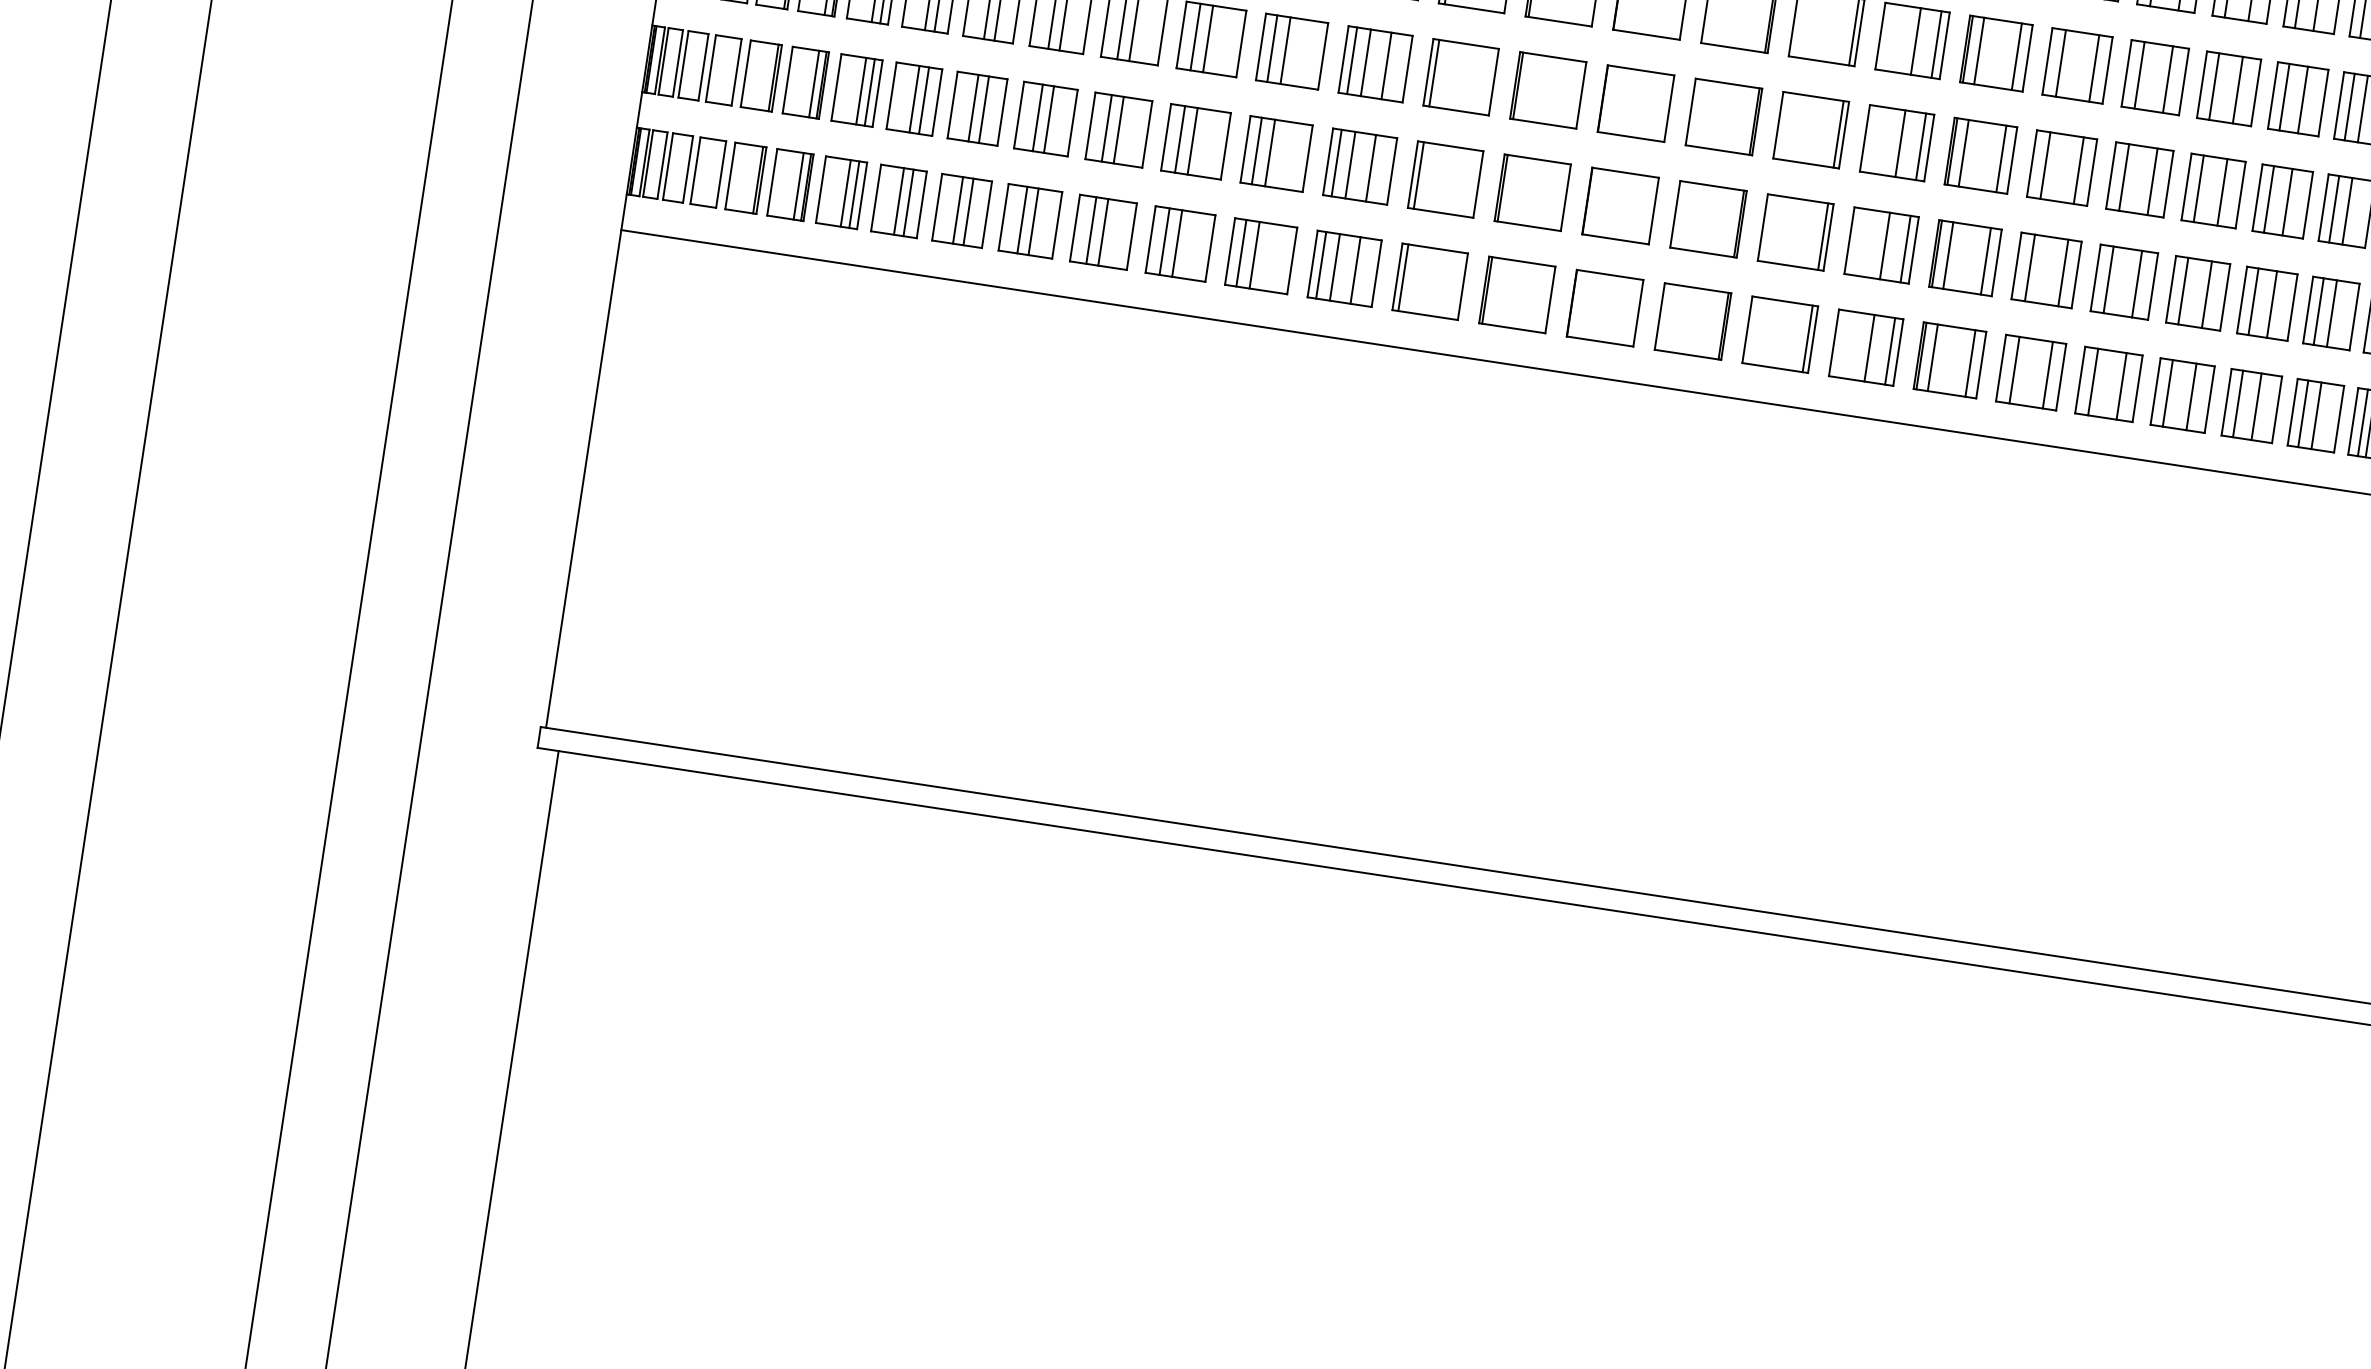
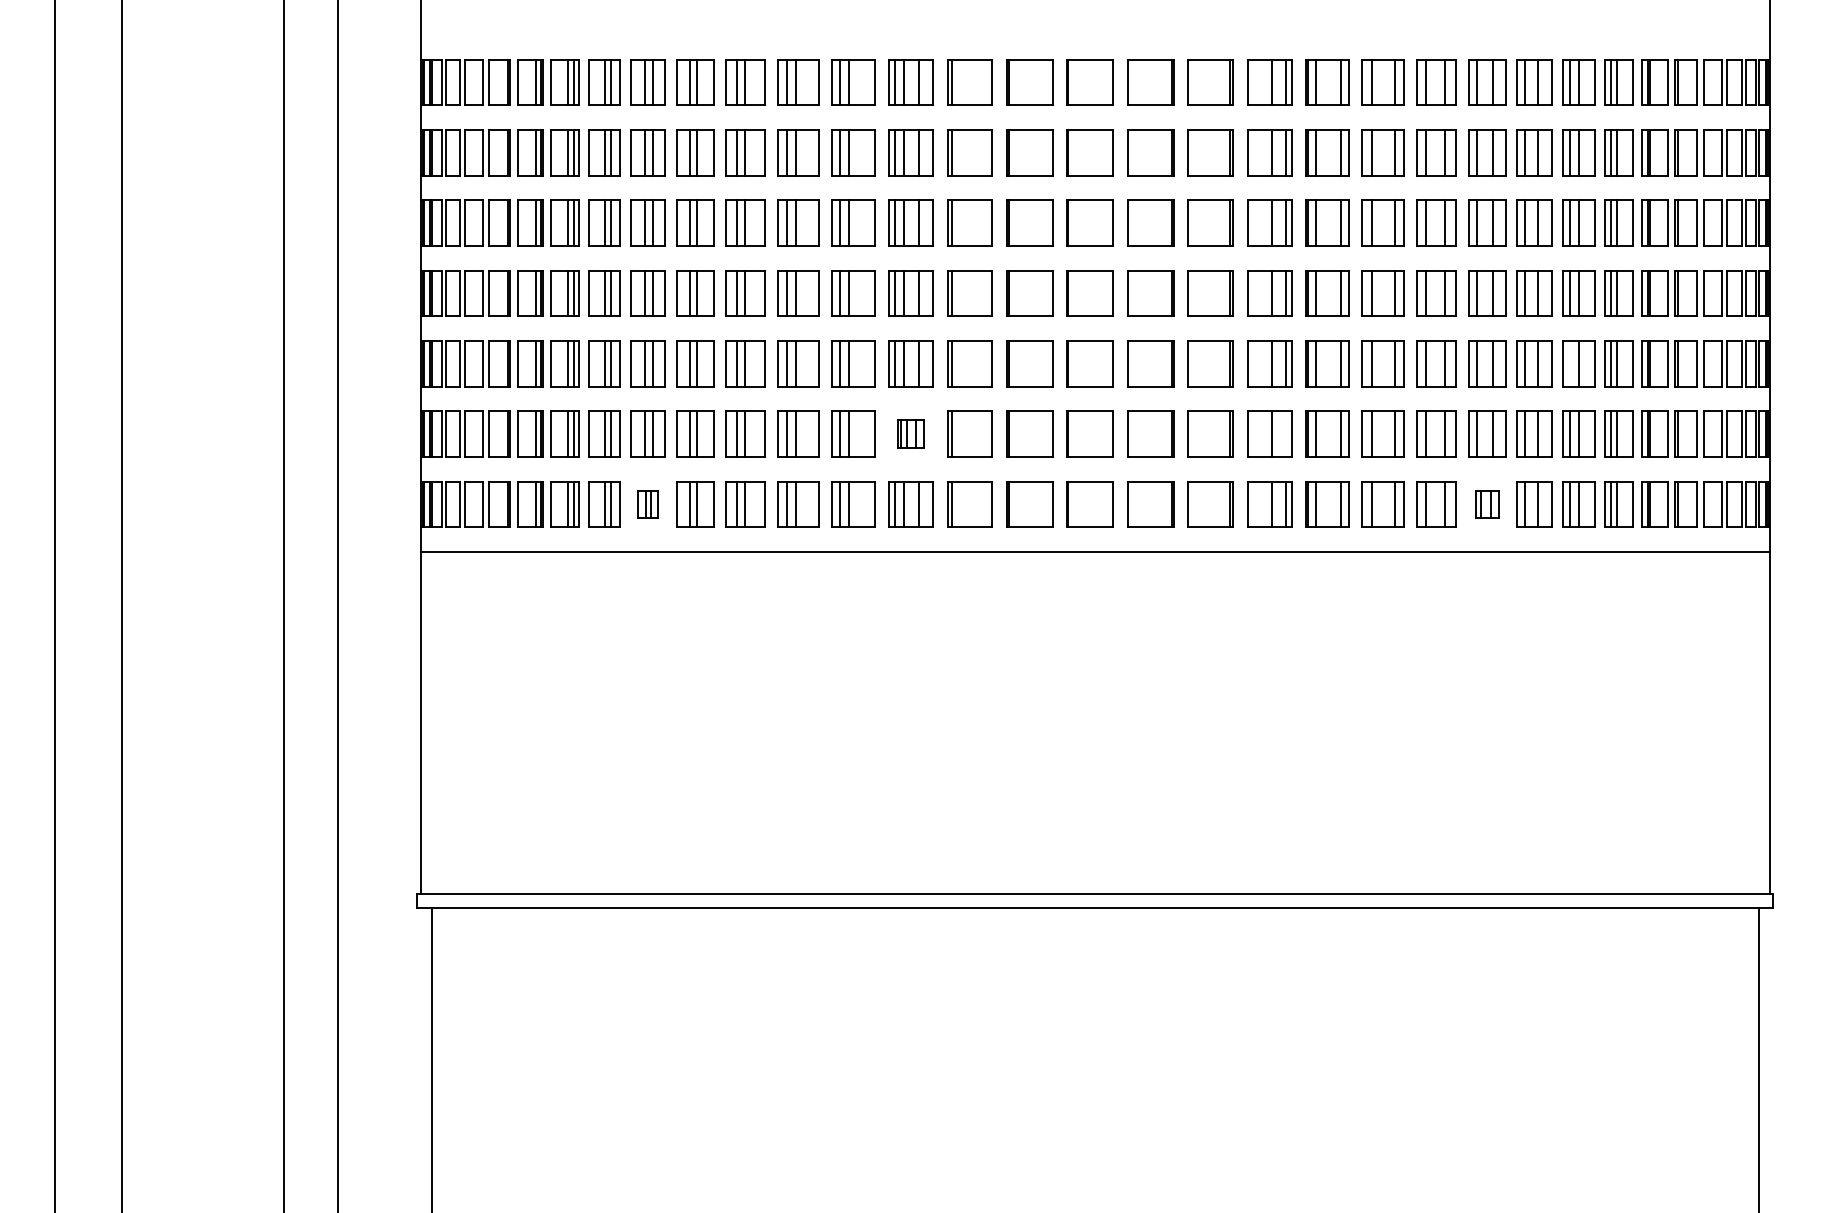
part: (1359, 165) -> (910, 433), size x0.6
line: (2334, 208) -> (1570, 363), removed
part: (961, 210) -> (647, 504), size x0.6
line: (1906, 249) -> (1286, 434), removed
part: (2182, 395) -> (1487, 504), size x0.6

